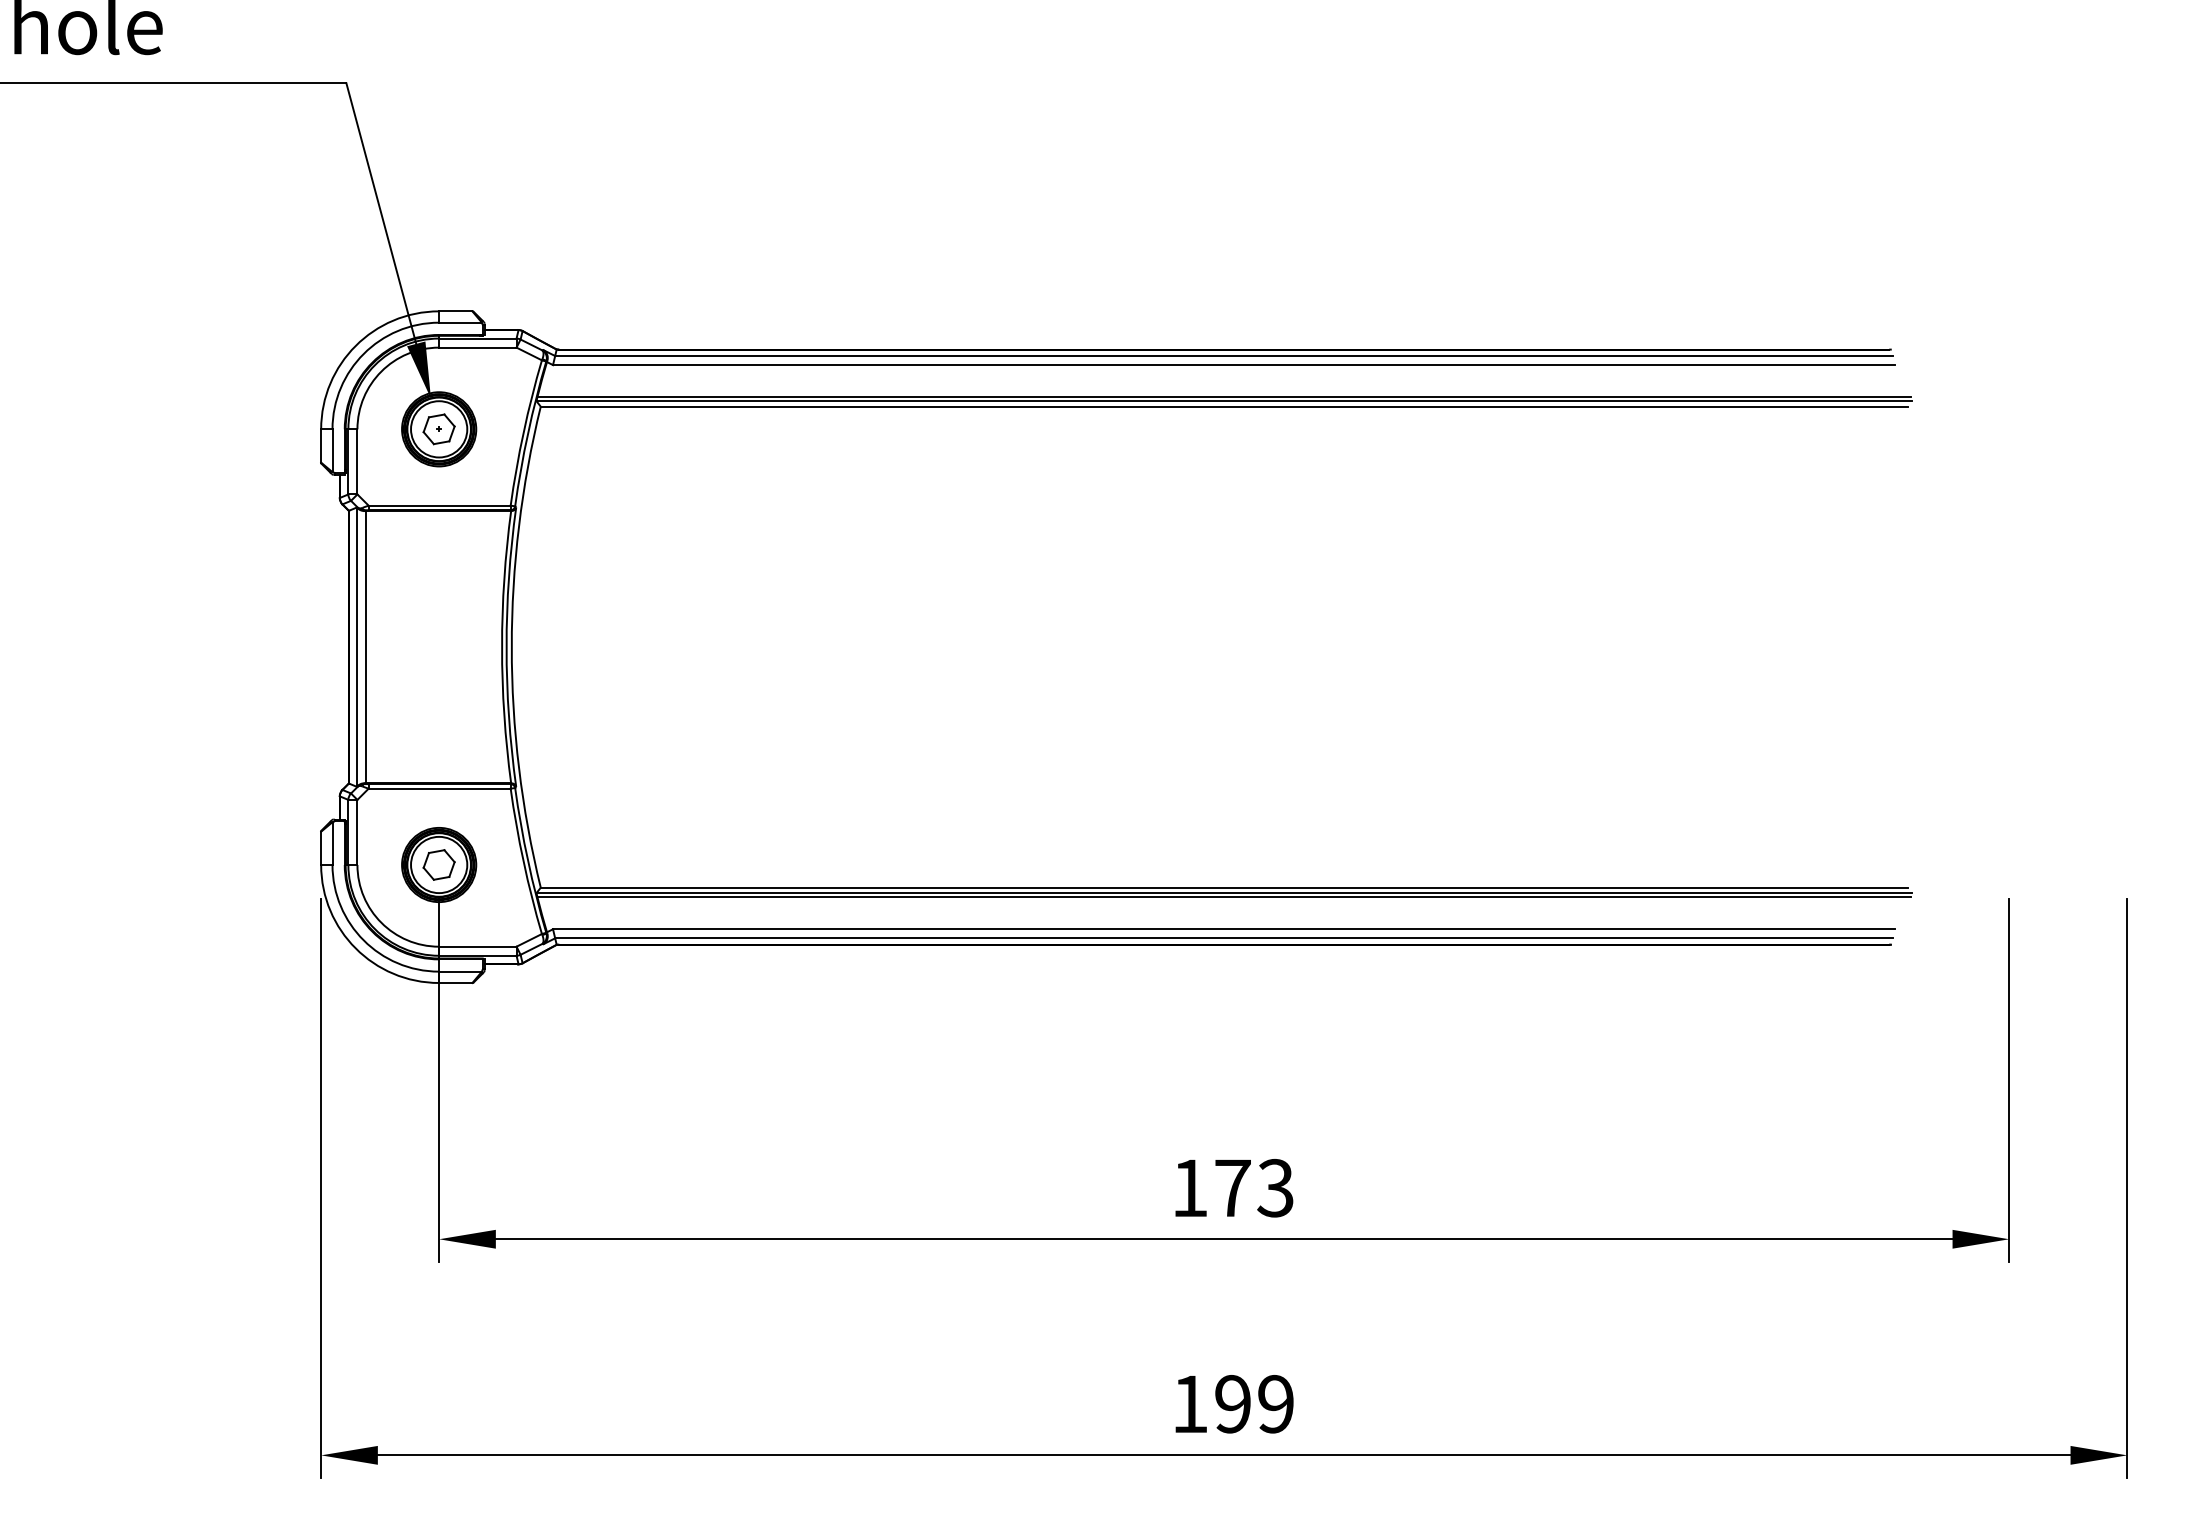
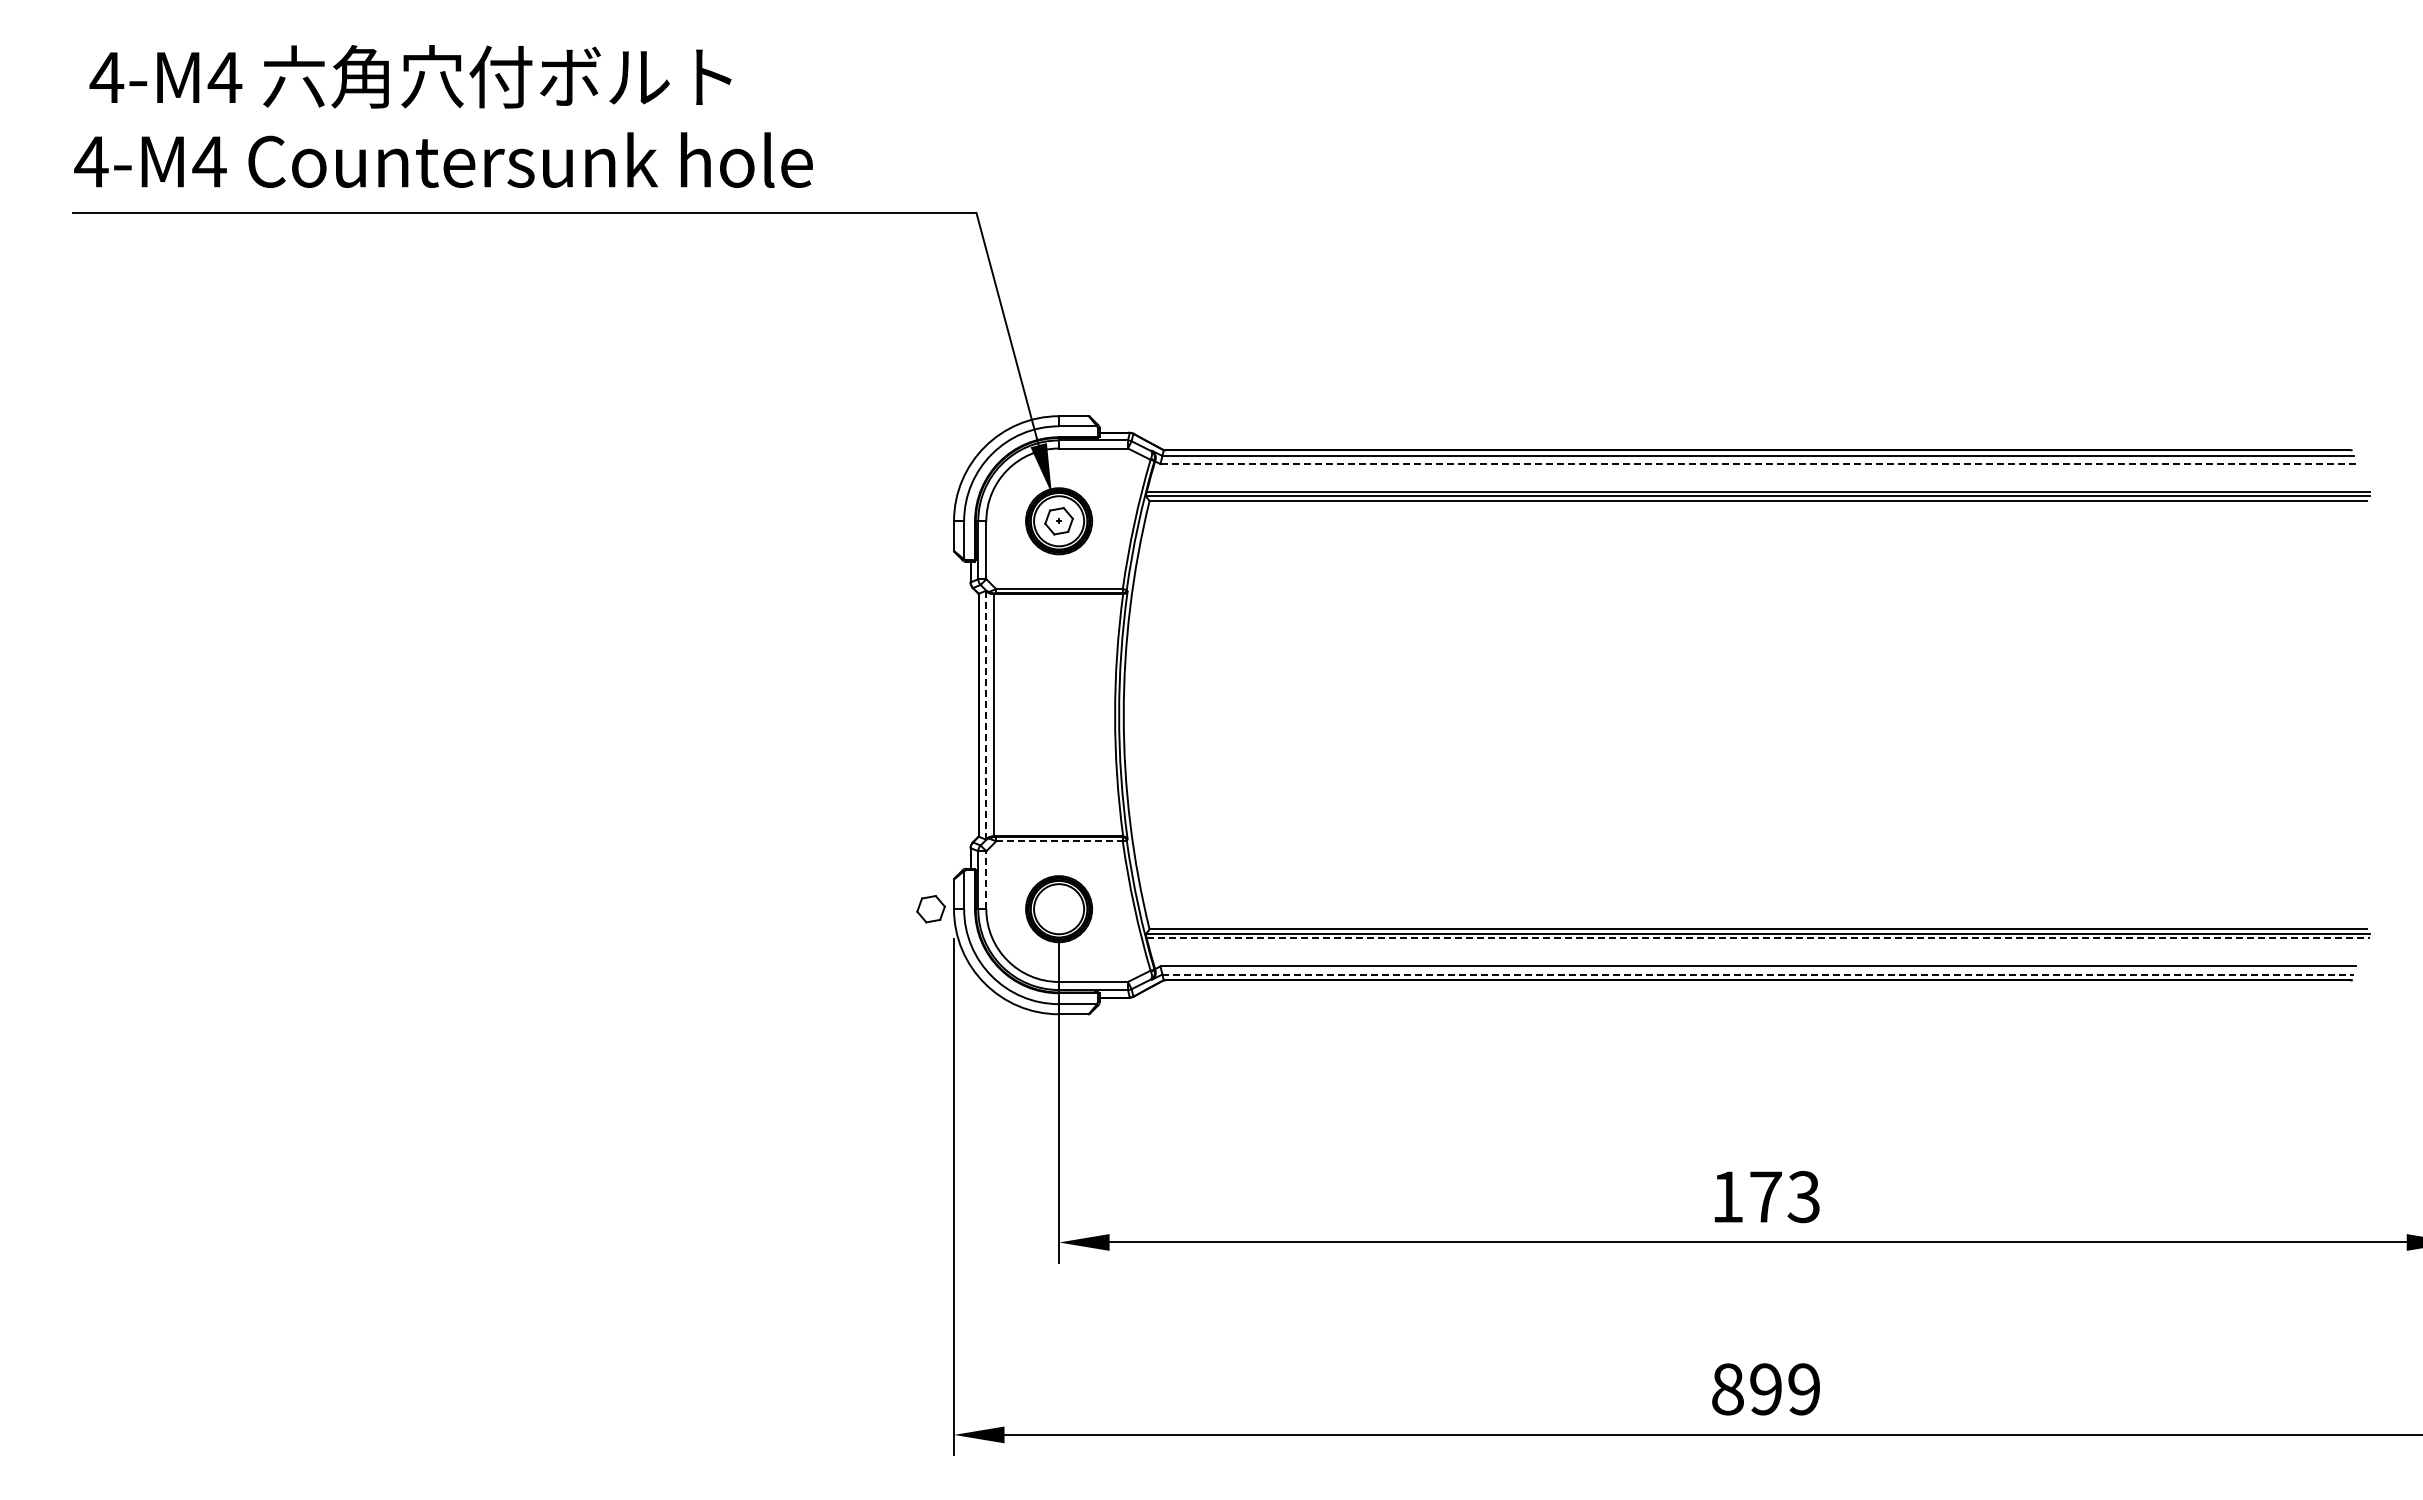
line: (1224, 365) -> (1758, 464), solid -> dashed
line: (356, 647) -> (985, 715), solid -> dashed
line: (440, 788) -> (1060, 841), solid -> dashed
line: (357, 832) -> (986, 880), solid -> dashed
part: (438, 865) -> (930, 909), moved
line: (1224, 897) -> (1758, 938), solid -> dashed
line: (1224, 938) -> (1758, 974), solid -> dashed
text: (1189, 1404) -> (1727, 1389), 199 -> 899

